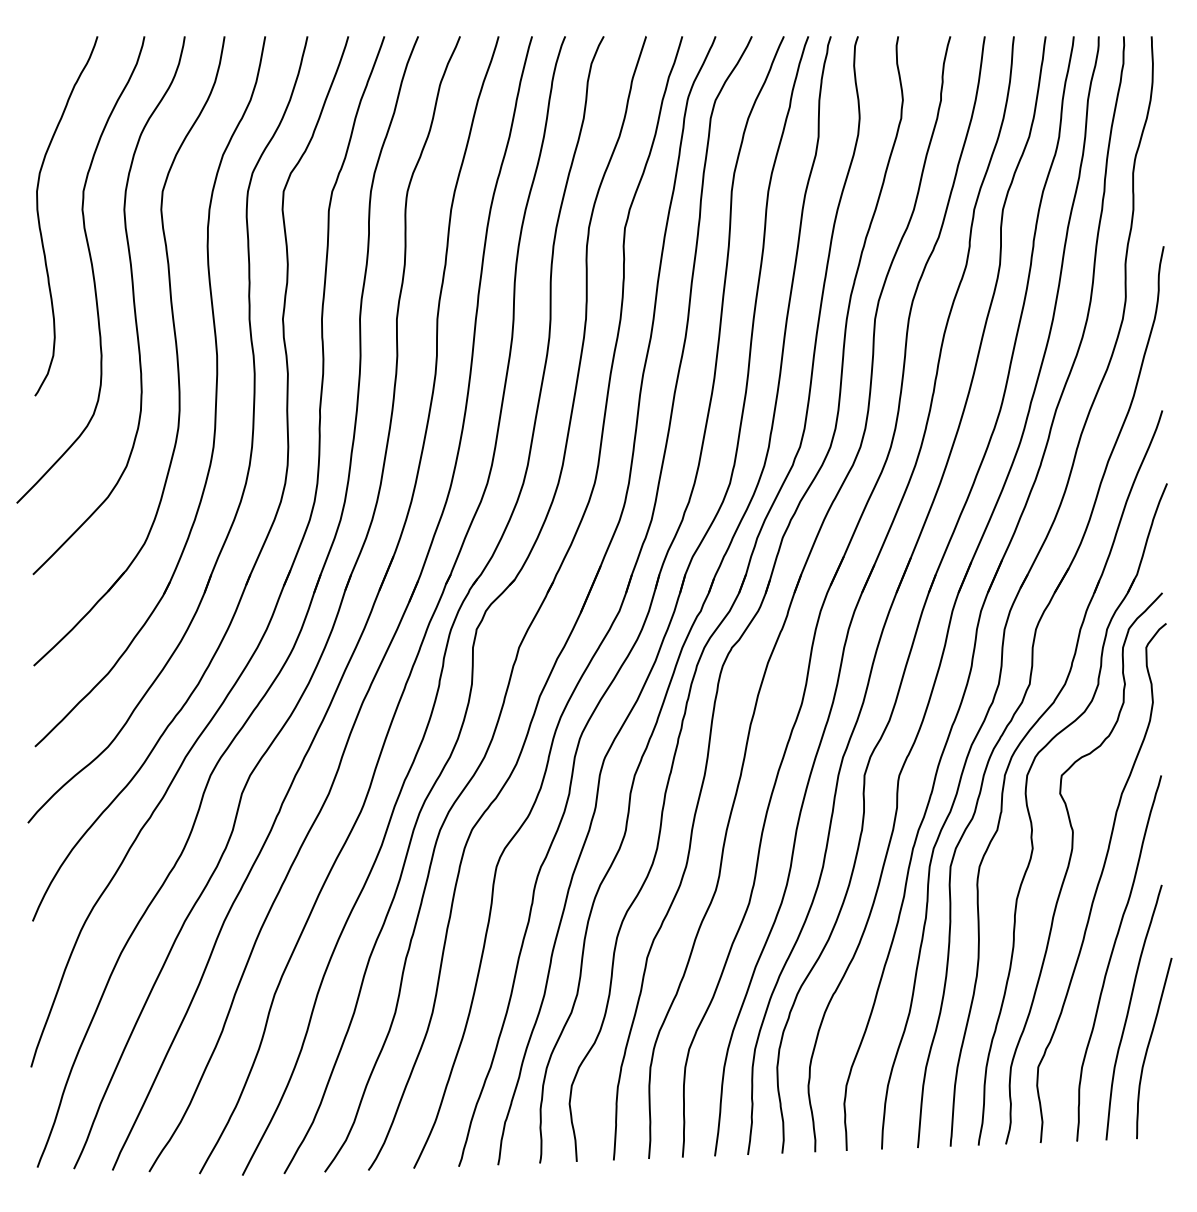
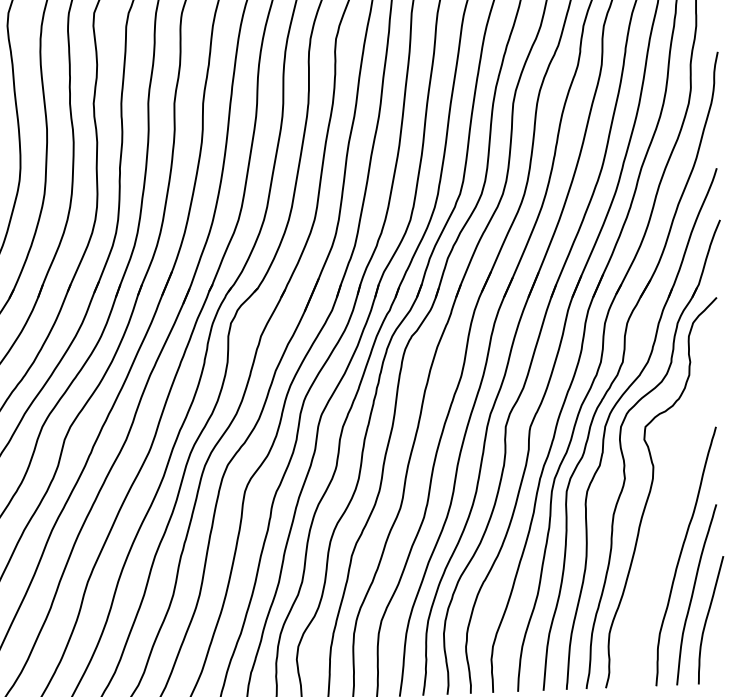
curve: (1099, 883) -> (672, 503), removed

